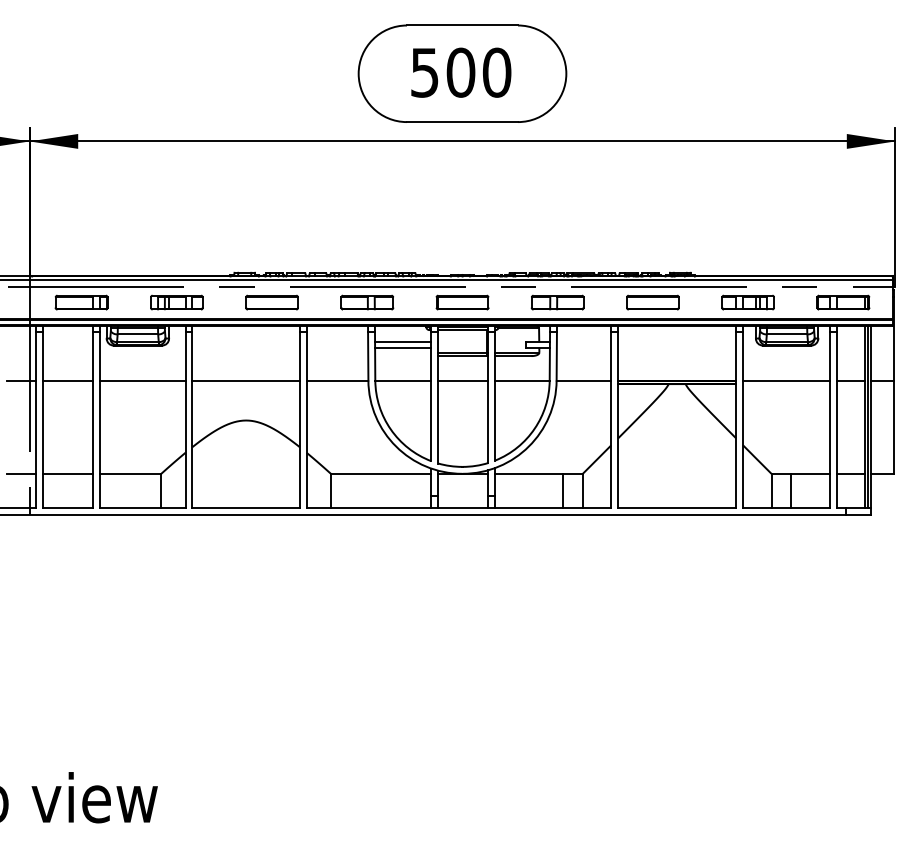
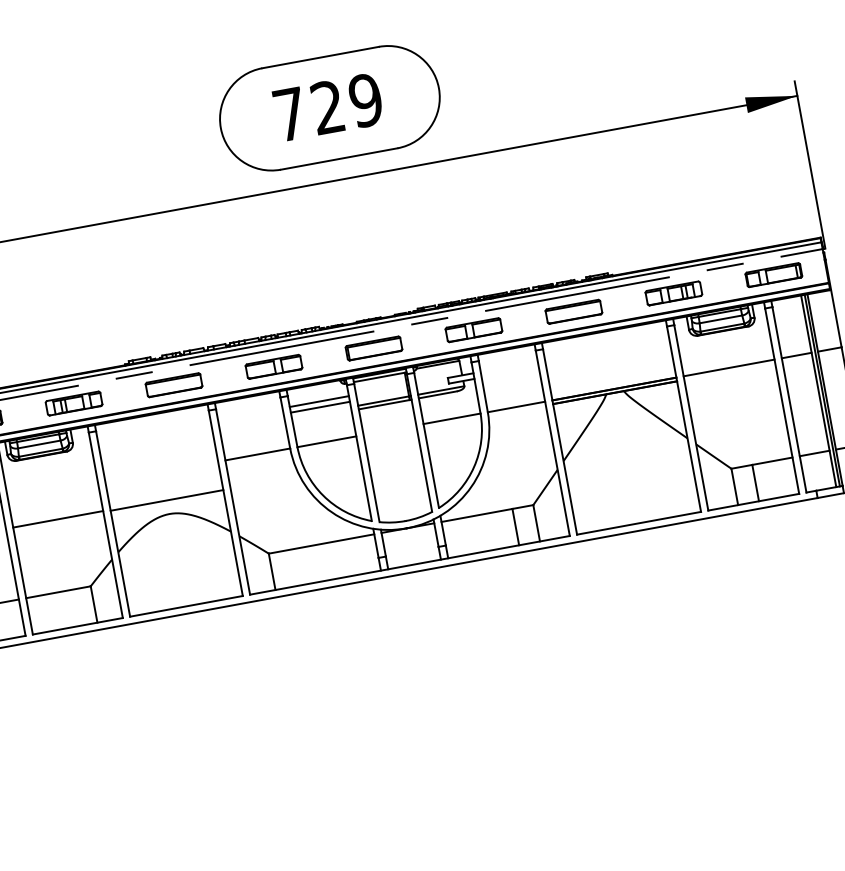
text: (461, 72) -> (328, 107), 500 -> 729
line: (142, 380) -> (58, 519), moved
line: (245, 380) -> (166, 500), moved
line: (463, 380) -> (390, 430), removed

